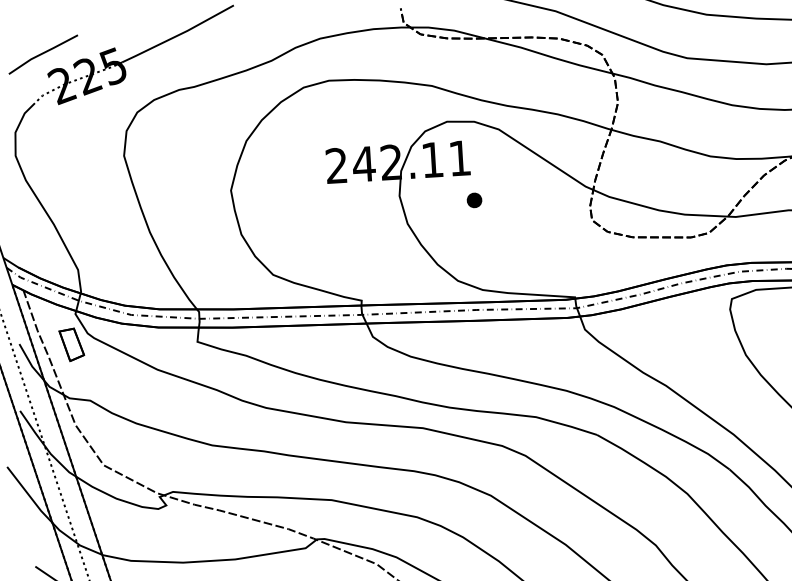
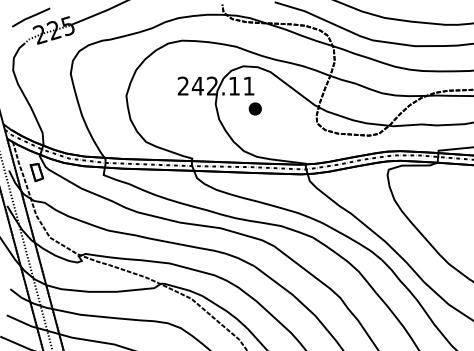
part: (474, 199) -> (255, 108), size x1.6

